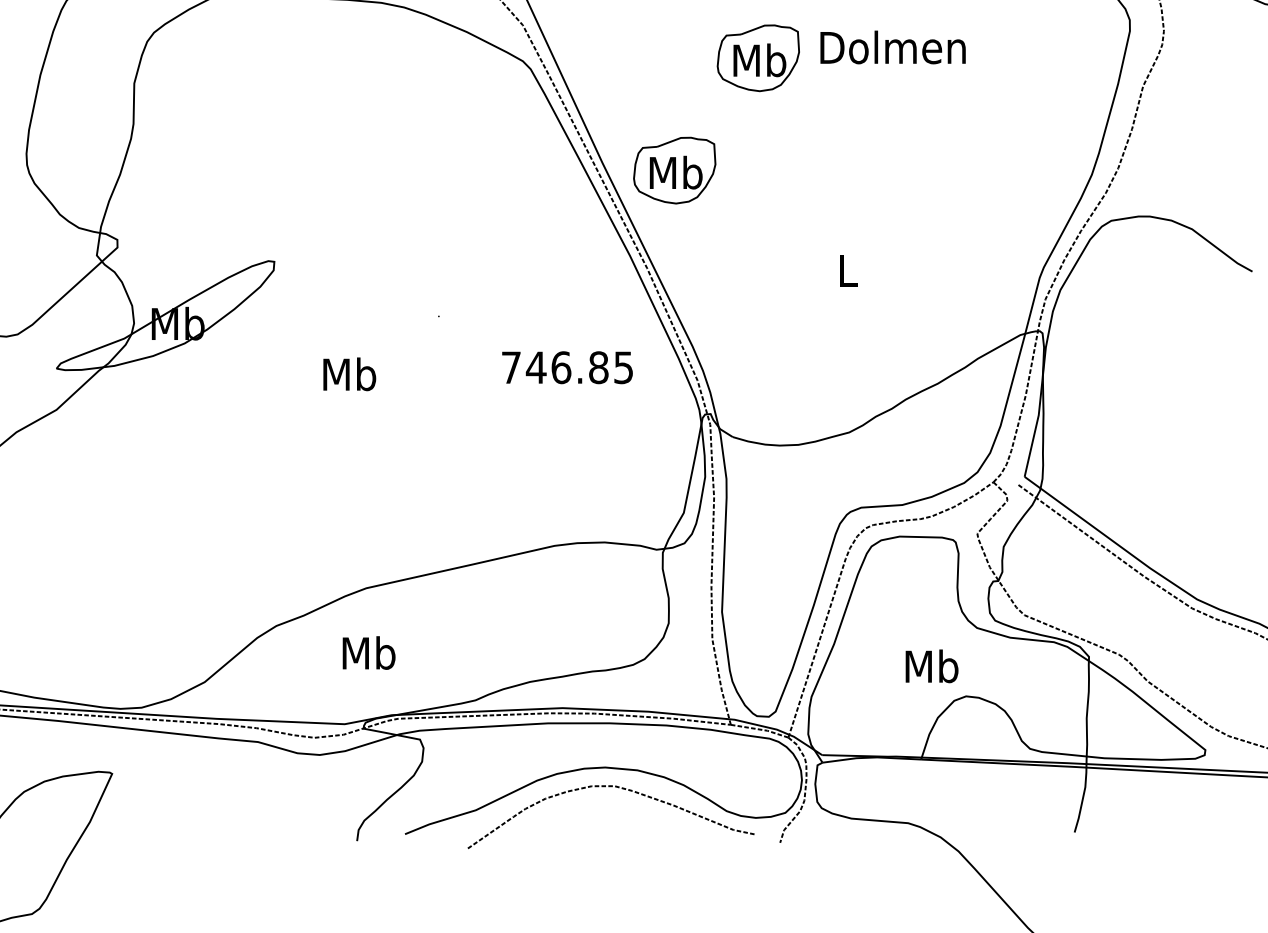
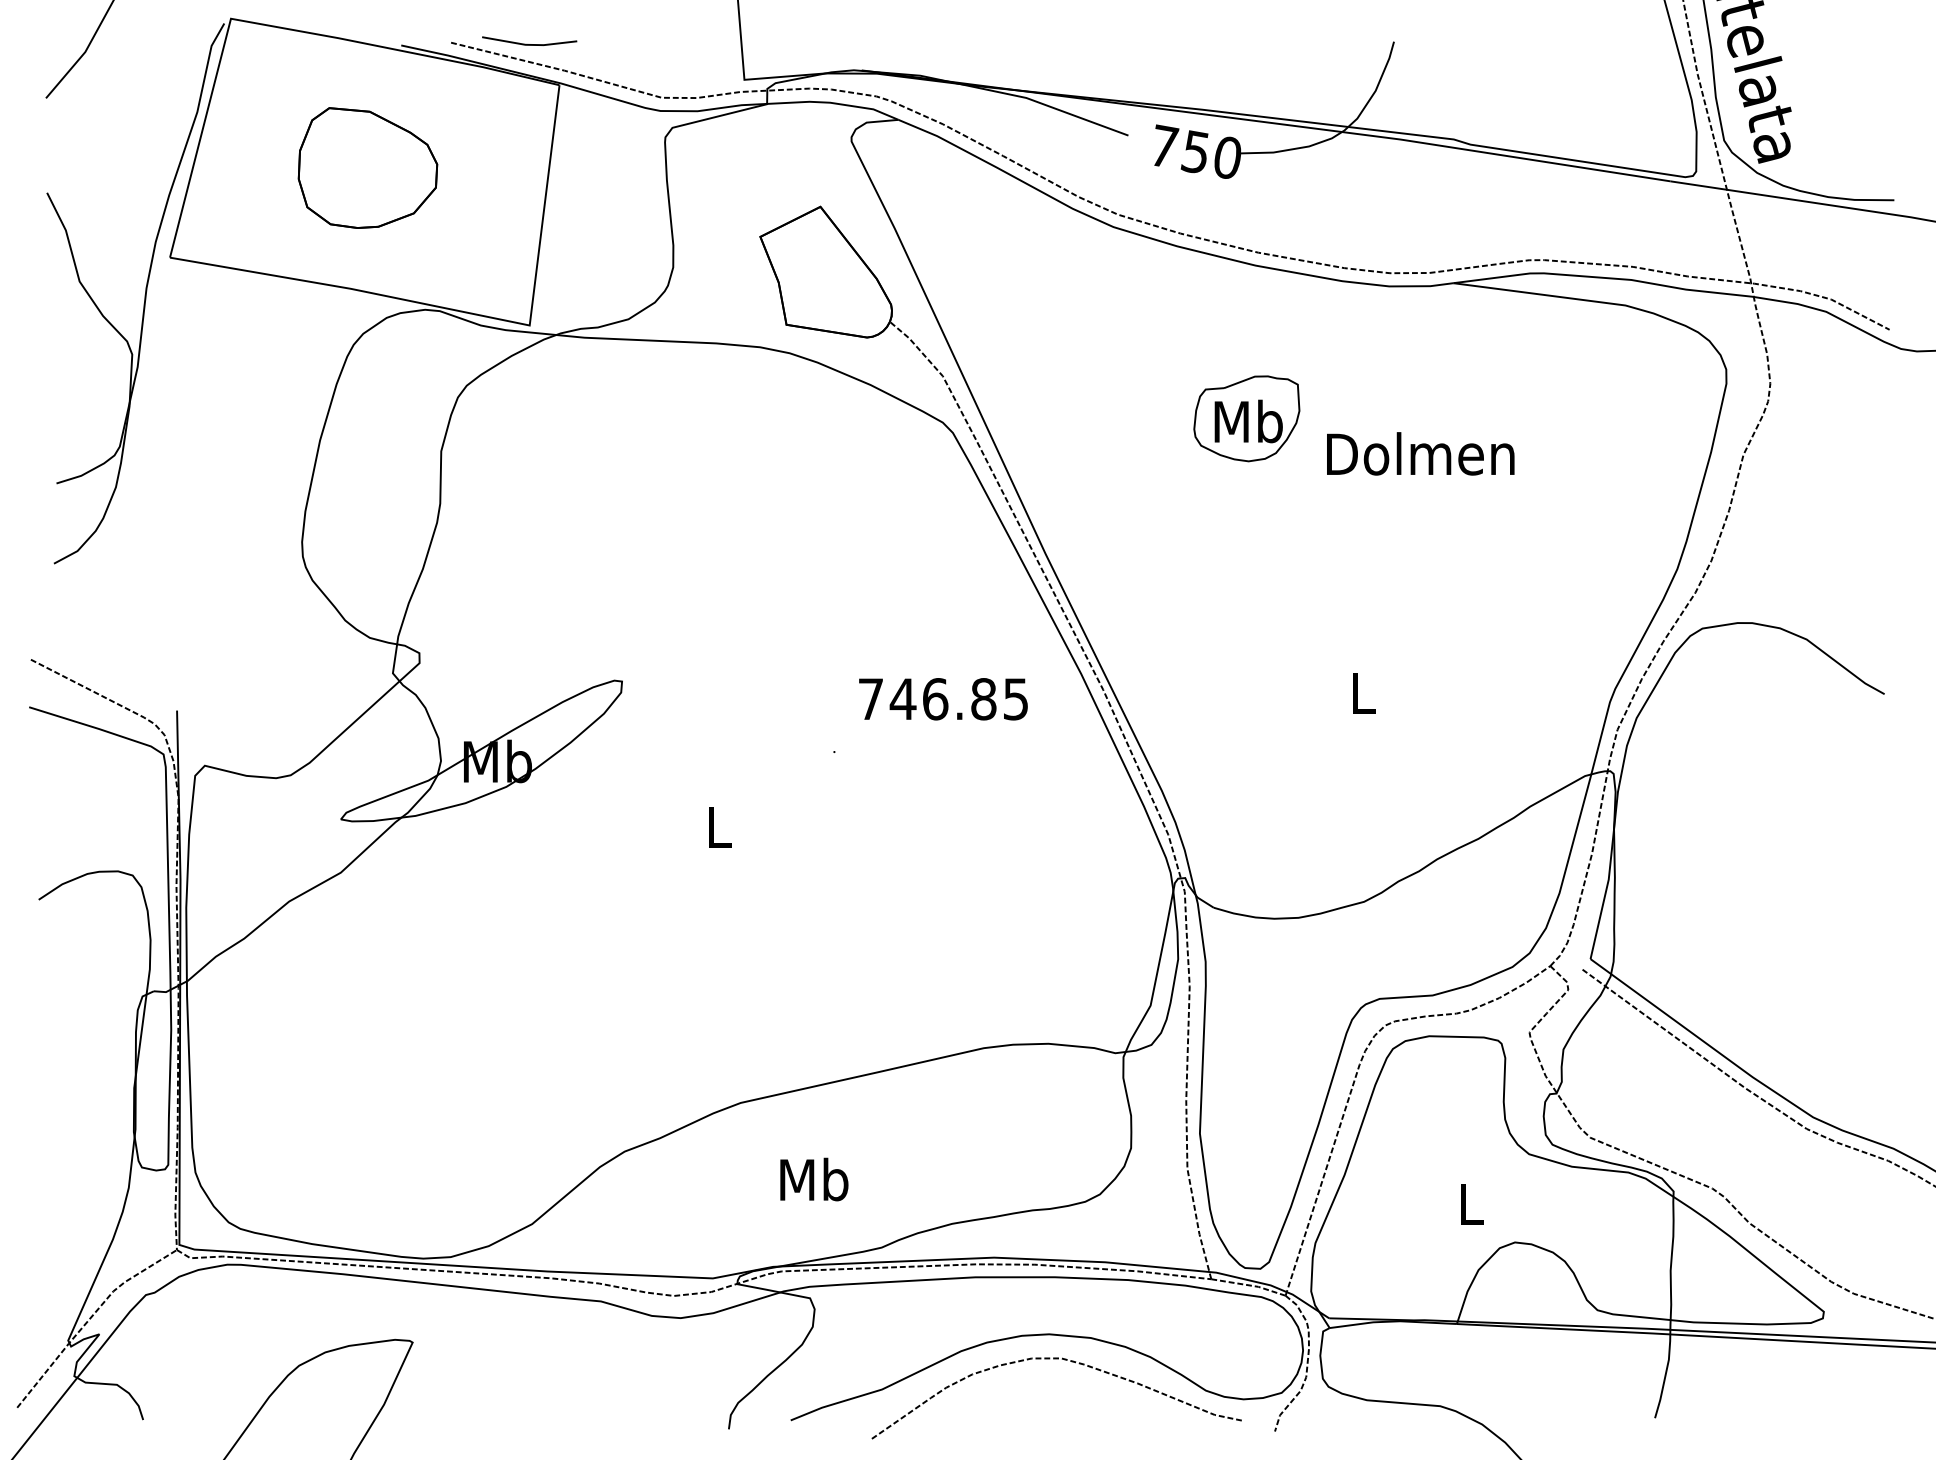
text: (892, 47) -> (1420, 453), moved
part: (674, 170) -> (1138, 563), removed
text: (567, 367) -> (943, 699), moved
text: (349, 374) -> (719, 826), Mb -> L
text: (369, 653) -> (814, 1179), moved
text: (932, 666) -> (1471, 1203), Mb -> L

